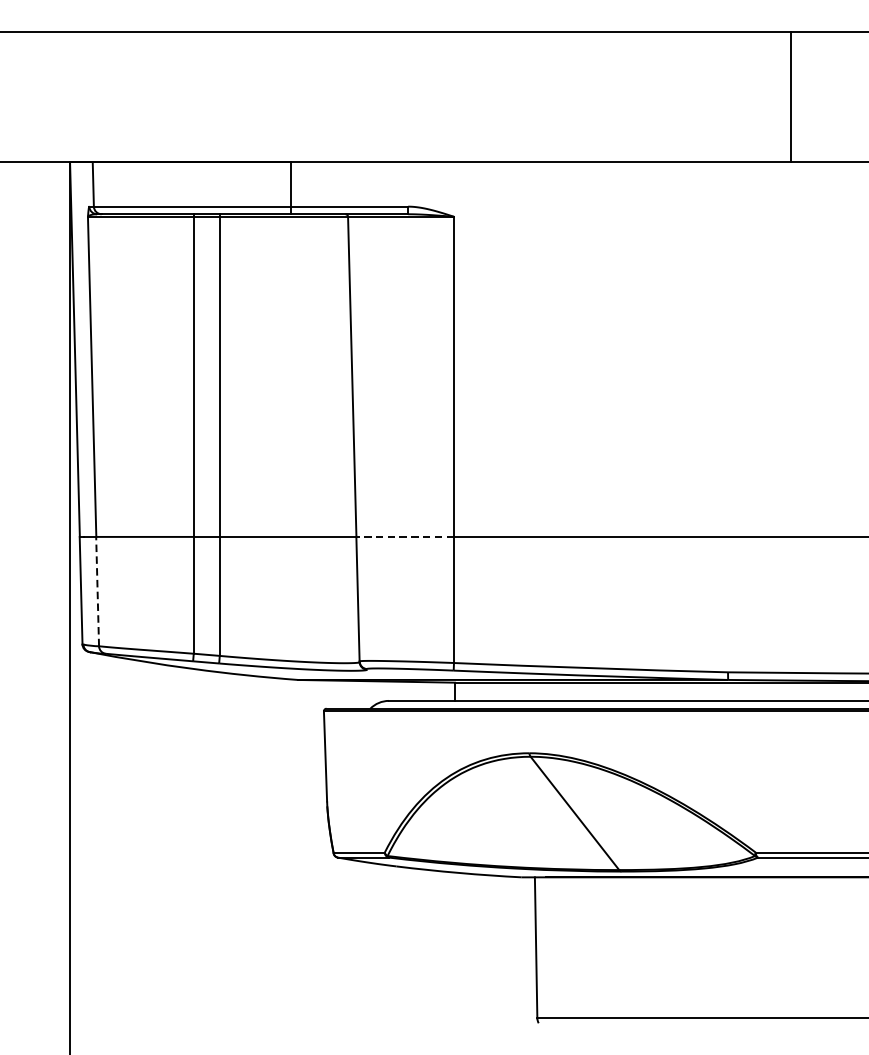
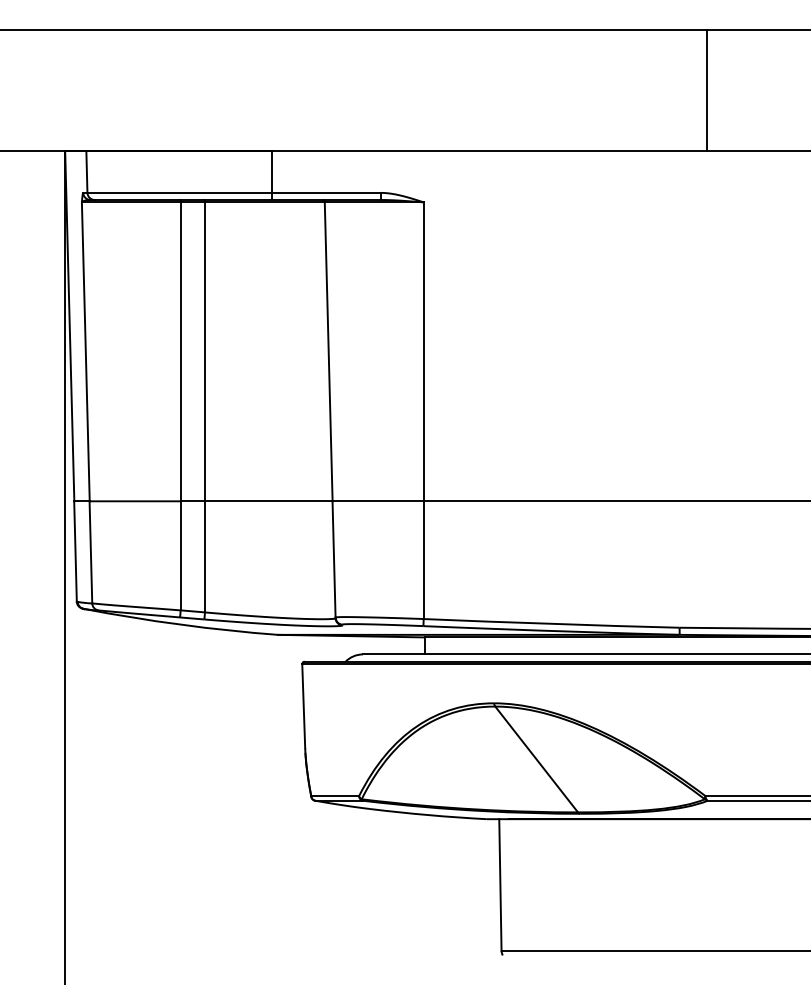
line: (791, 96) -> (707, 90), moved
line: (405, 537) -> (378, 501), dashed -> solid
line: (97, 590) -> (90, 551), dashed -> solid

